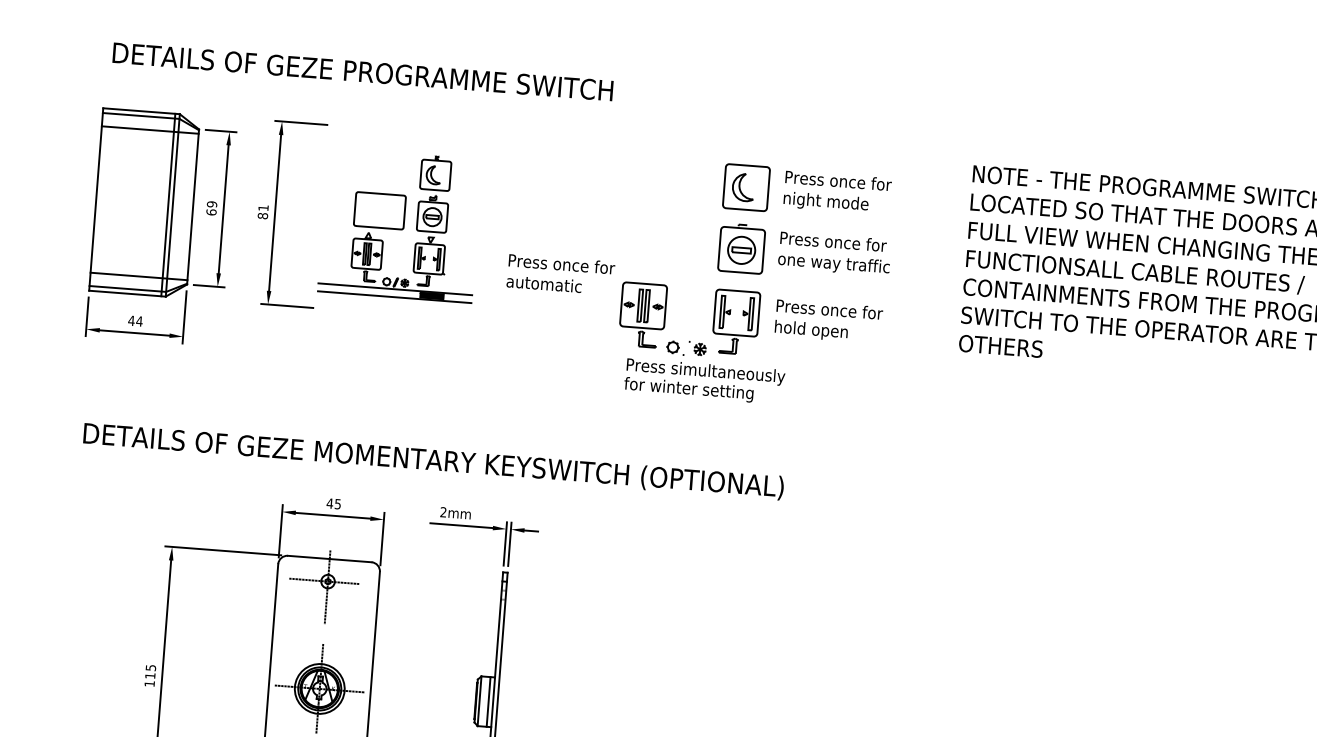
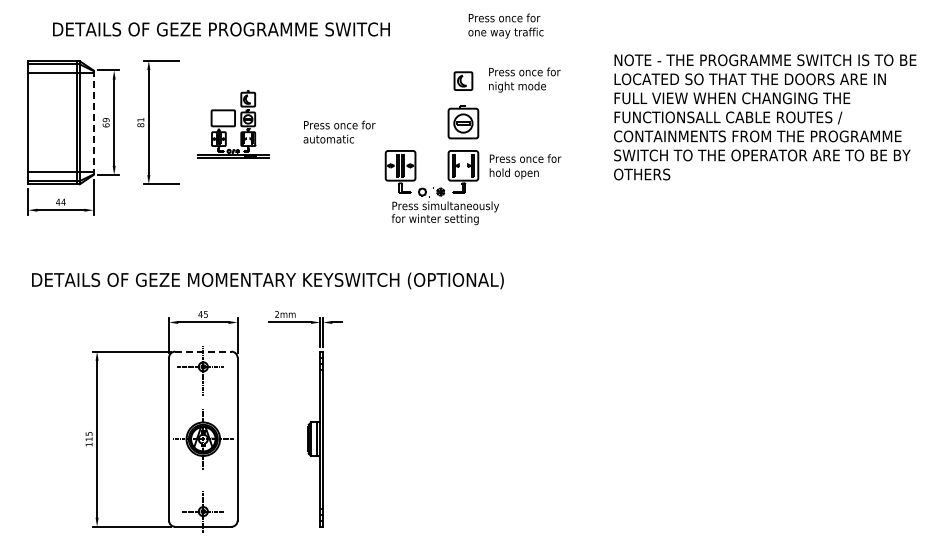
text: (363, 71) -> (221, 29), moved
part: (746, 186) -> (463, 80), size x0.6
line: (192, 208) -> (93, 123), solid -> dashed
part: (400, 225) -> (233, 124), size x0.7
text: (834, 252) -> (505, 25), moved
text: (560, 273) -> (339, 131), moved
line: (330, 558) -> (203, 351), solid -> dashed

